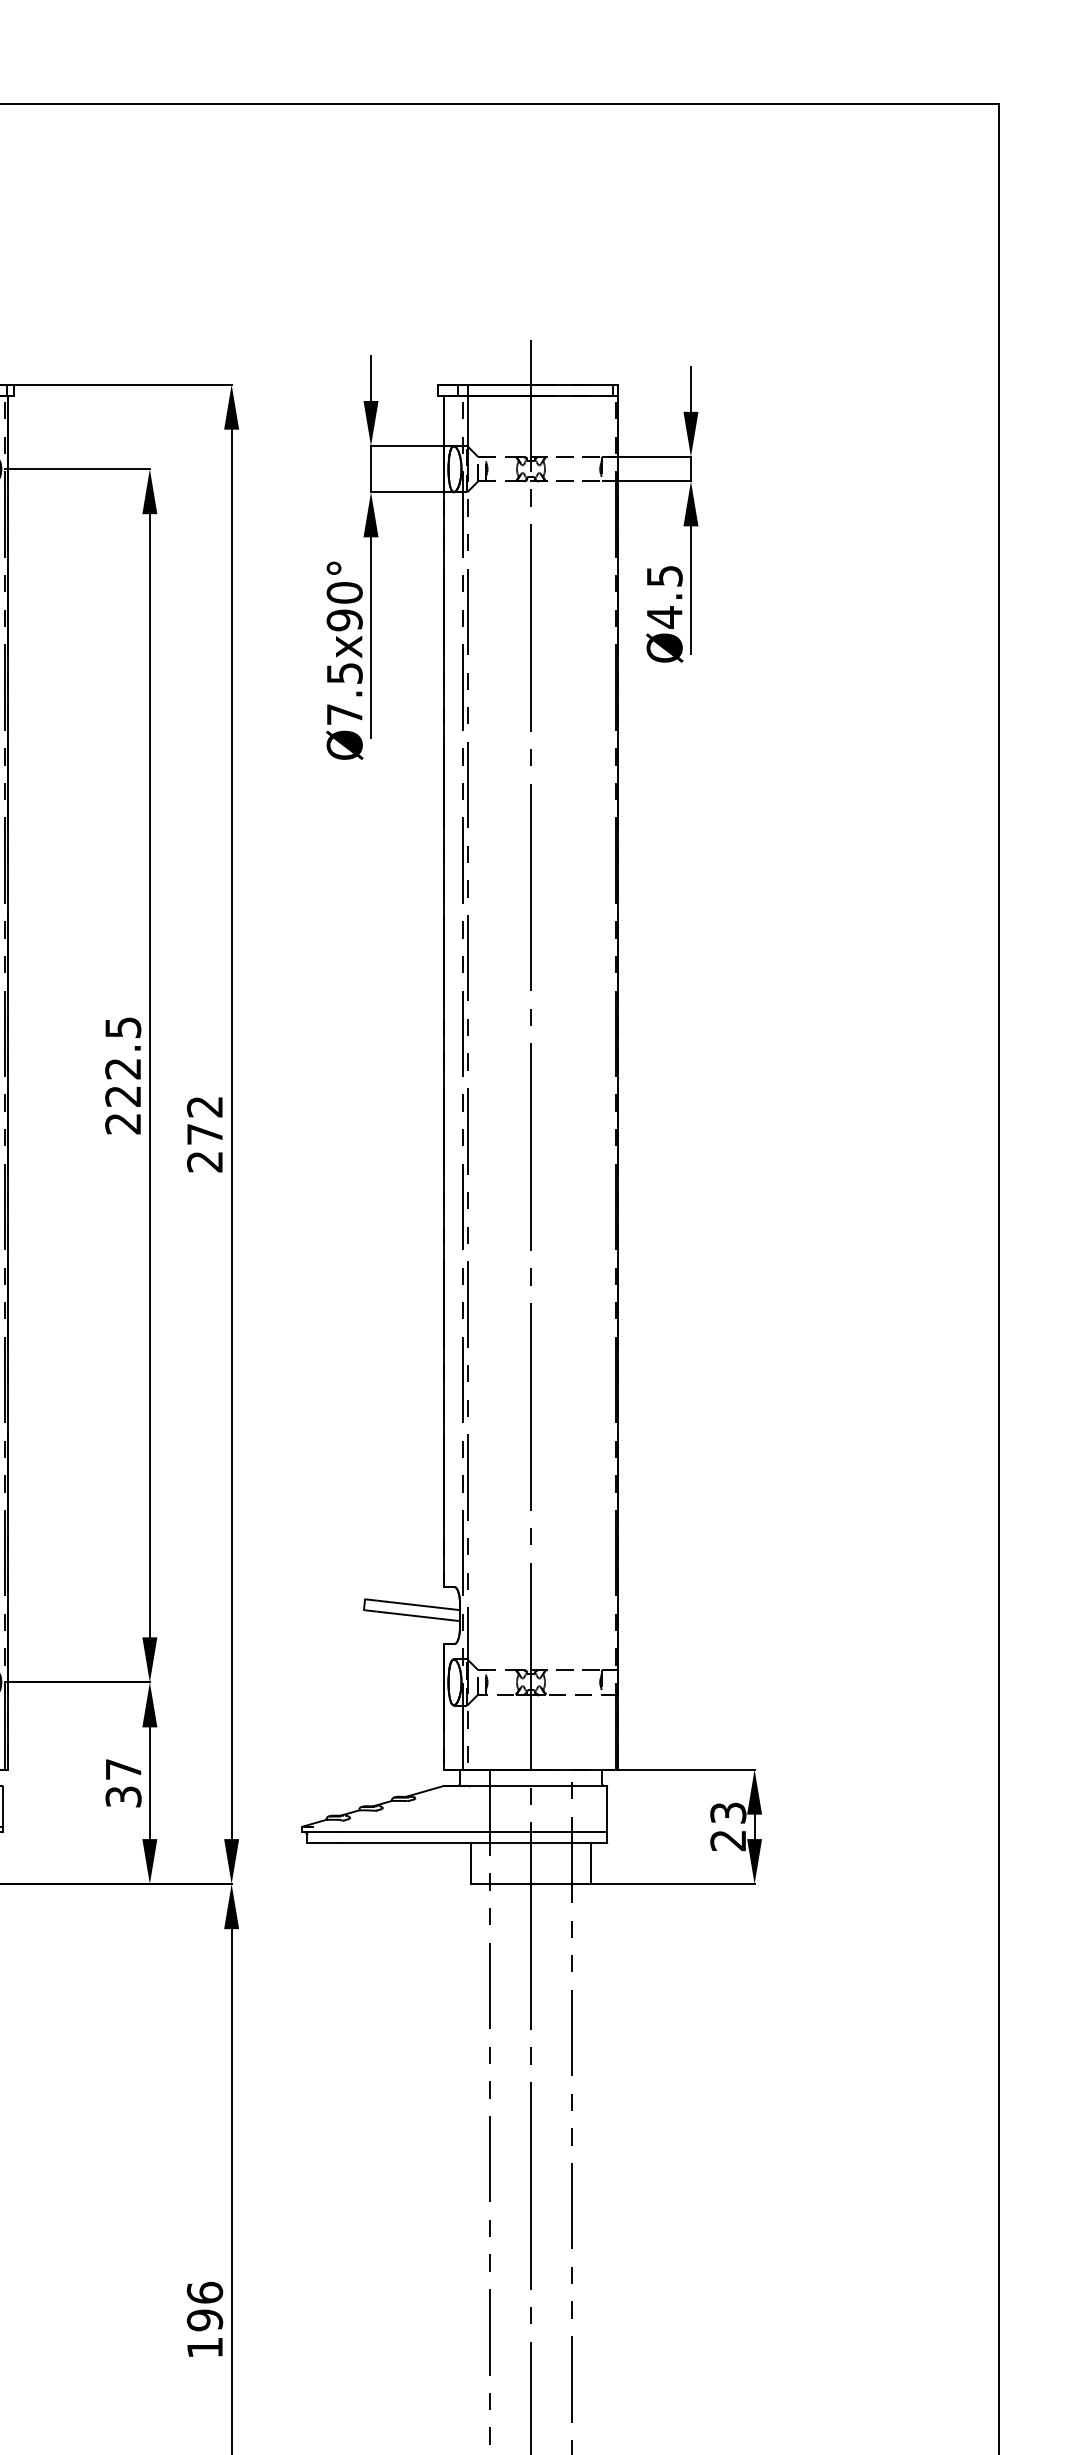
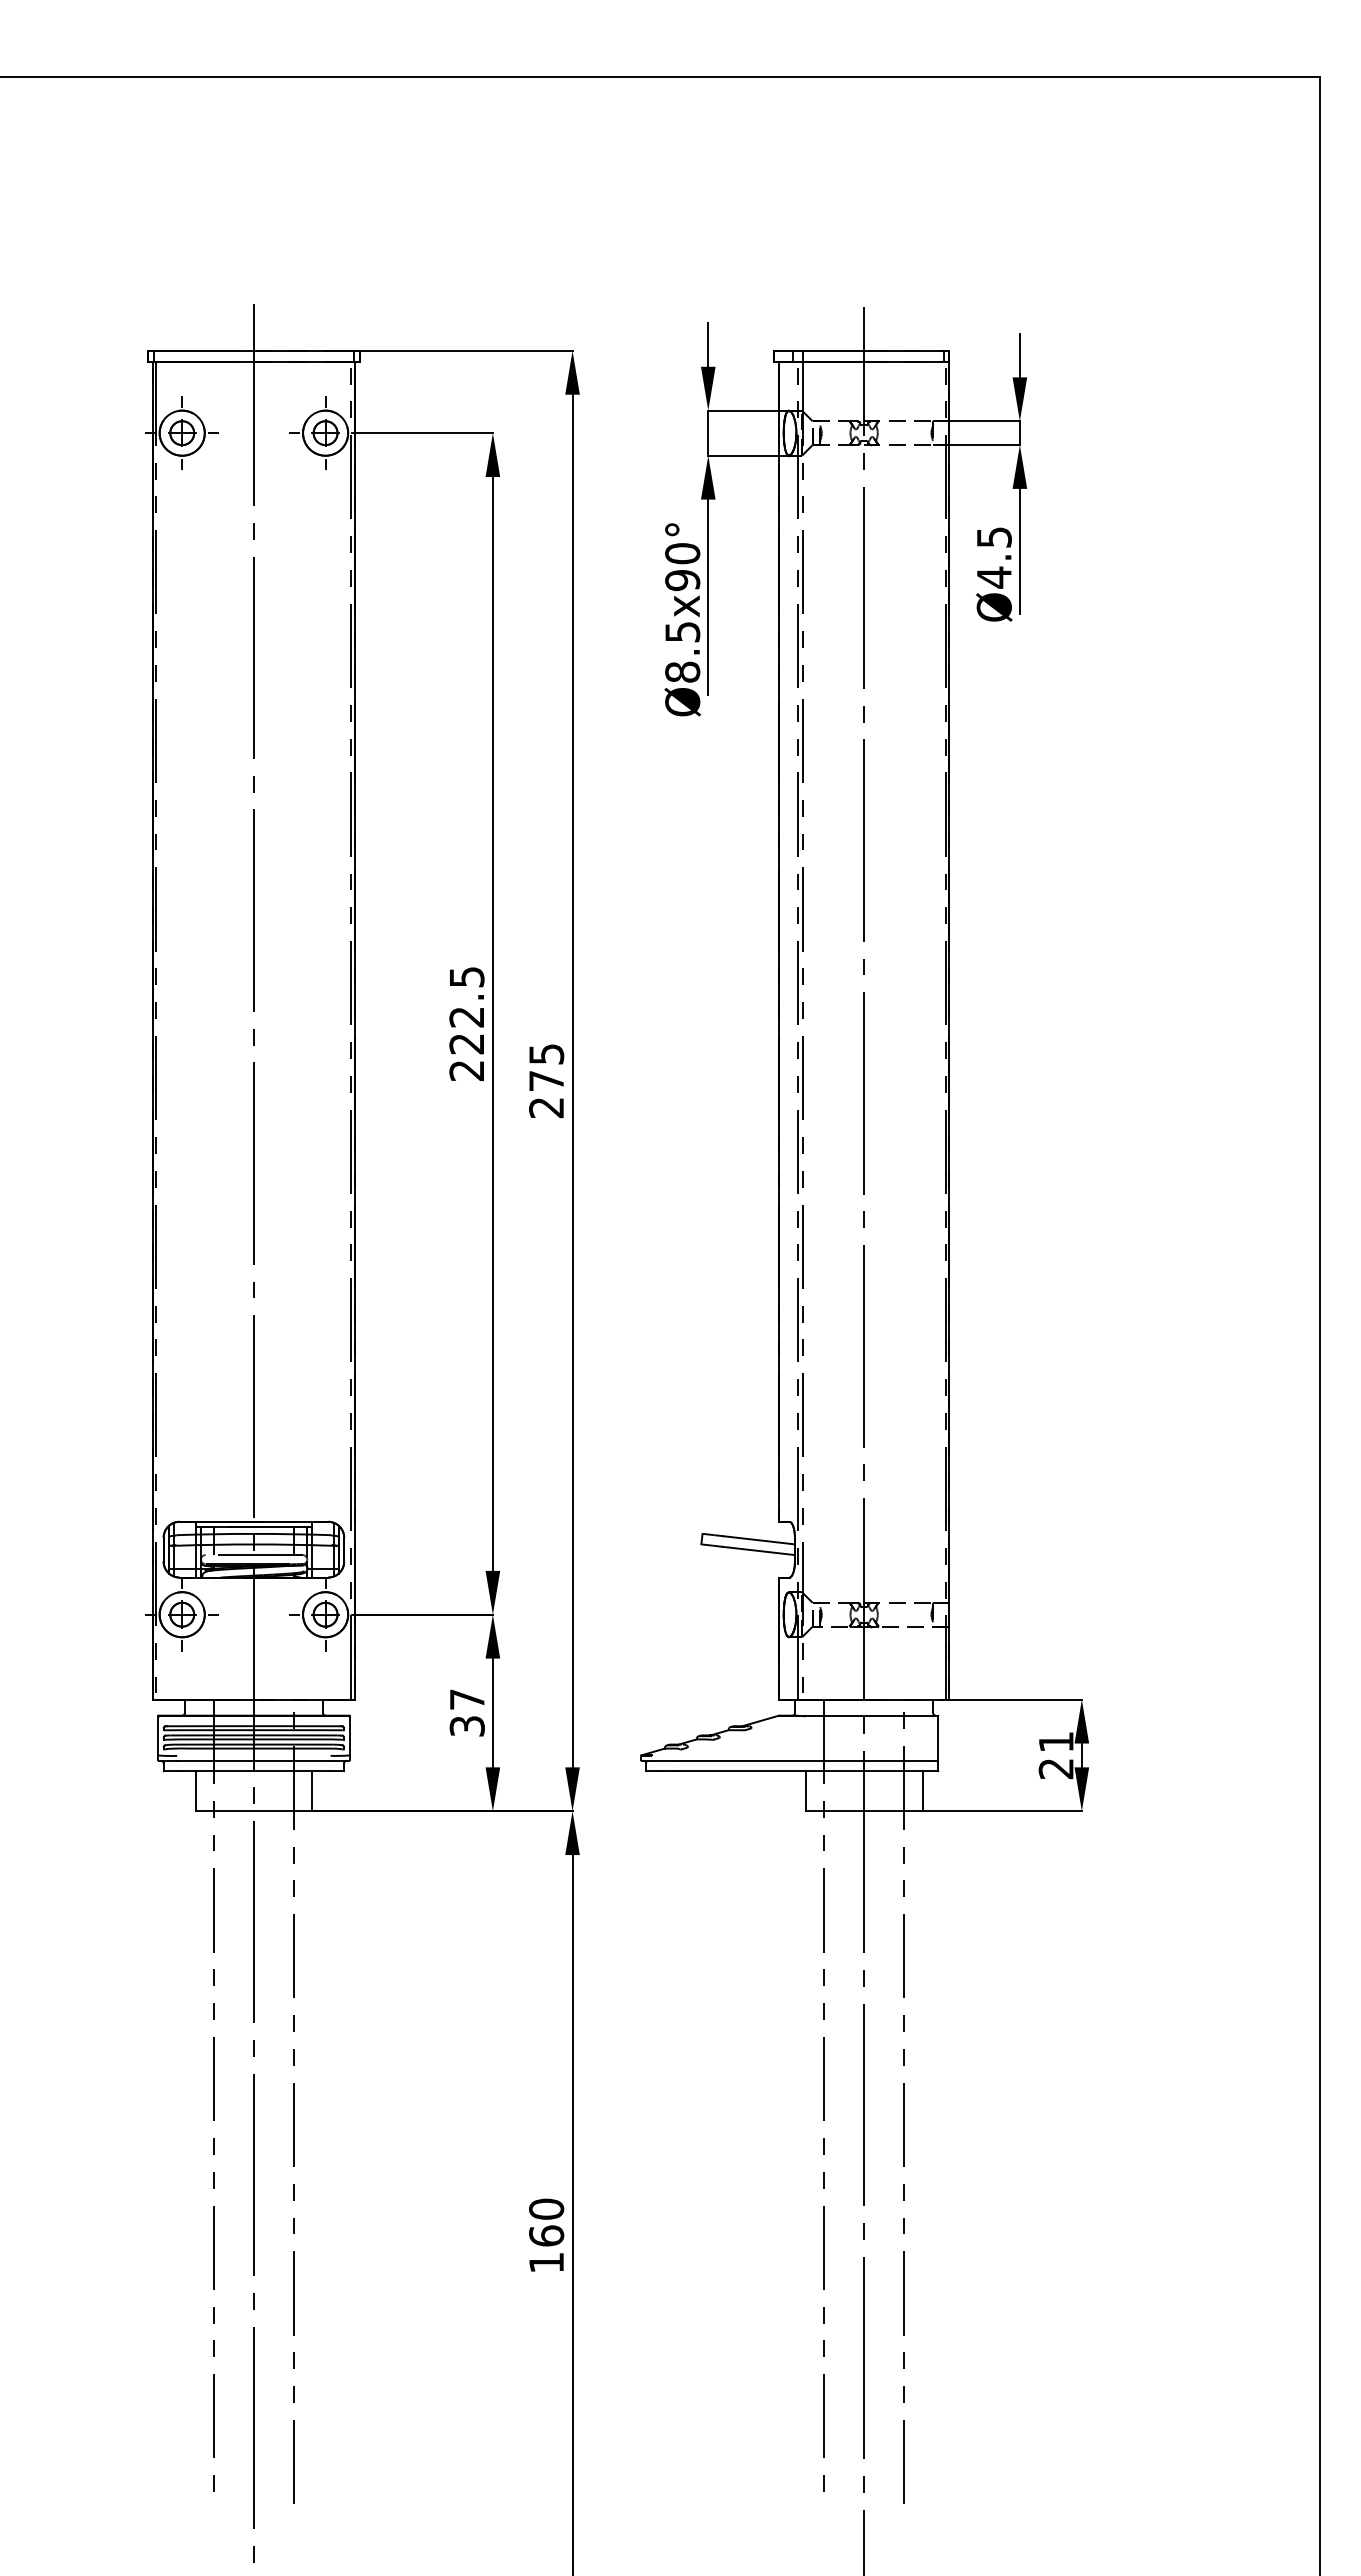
text: (344, 713) -> (682, 671), Ø7.5x90° -> Ø8.5x90°
text: (204, 1107) -> (546, 1054), 272 -> 275
text: (727, 1813) -> (1055, 1742), 23 -> 21
text: (204, 2306) -> (546, 2222), 196 -> 160

